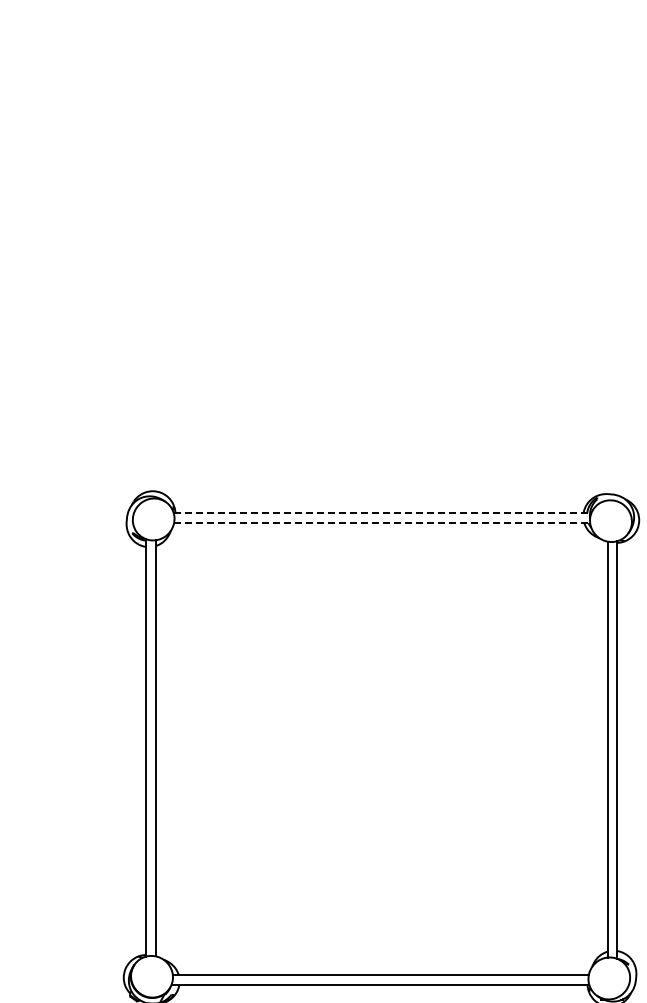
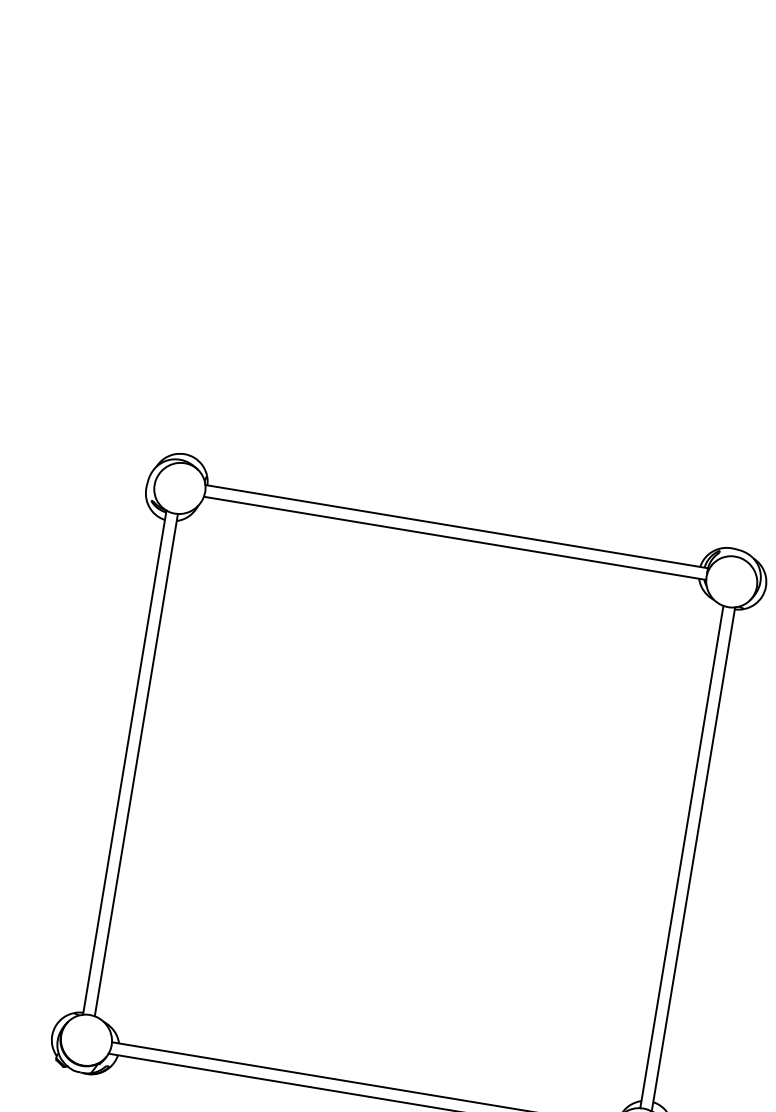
line: (382, 513) -> (457, 526), dashed -> solid
line: (382, 522) -> (455, 537), dashed -> solid

